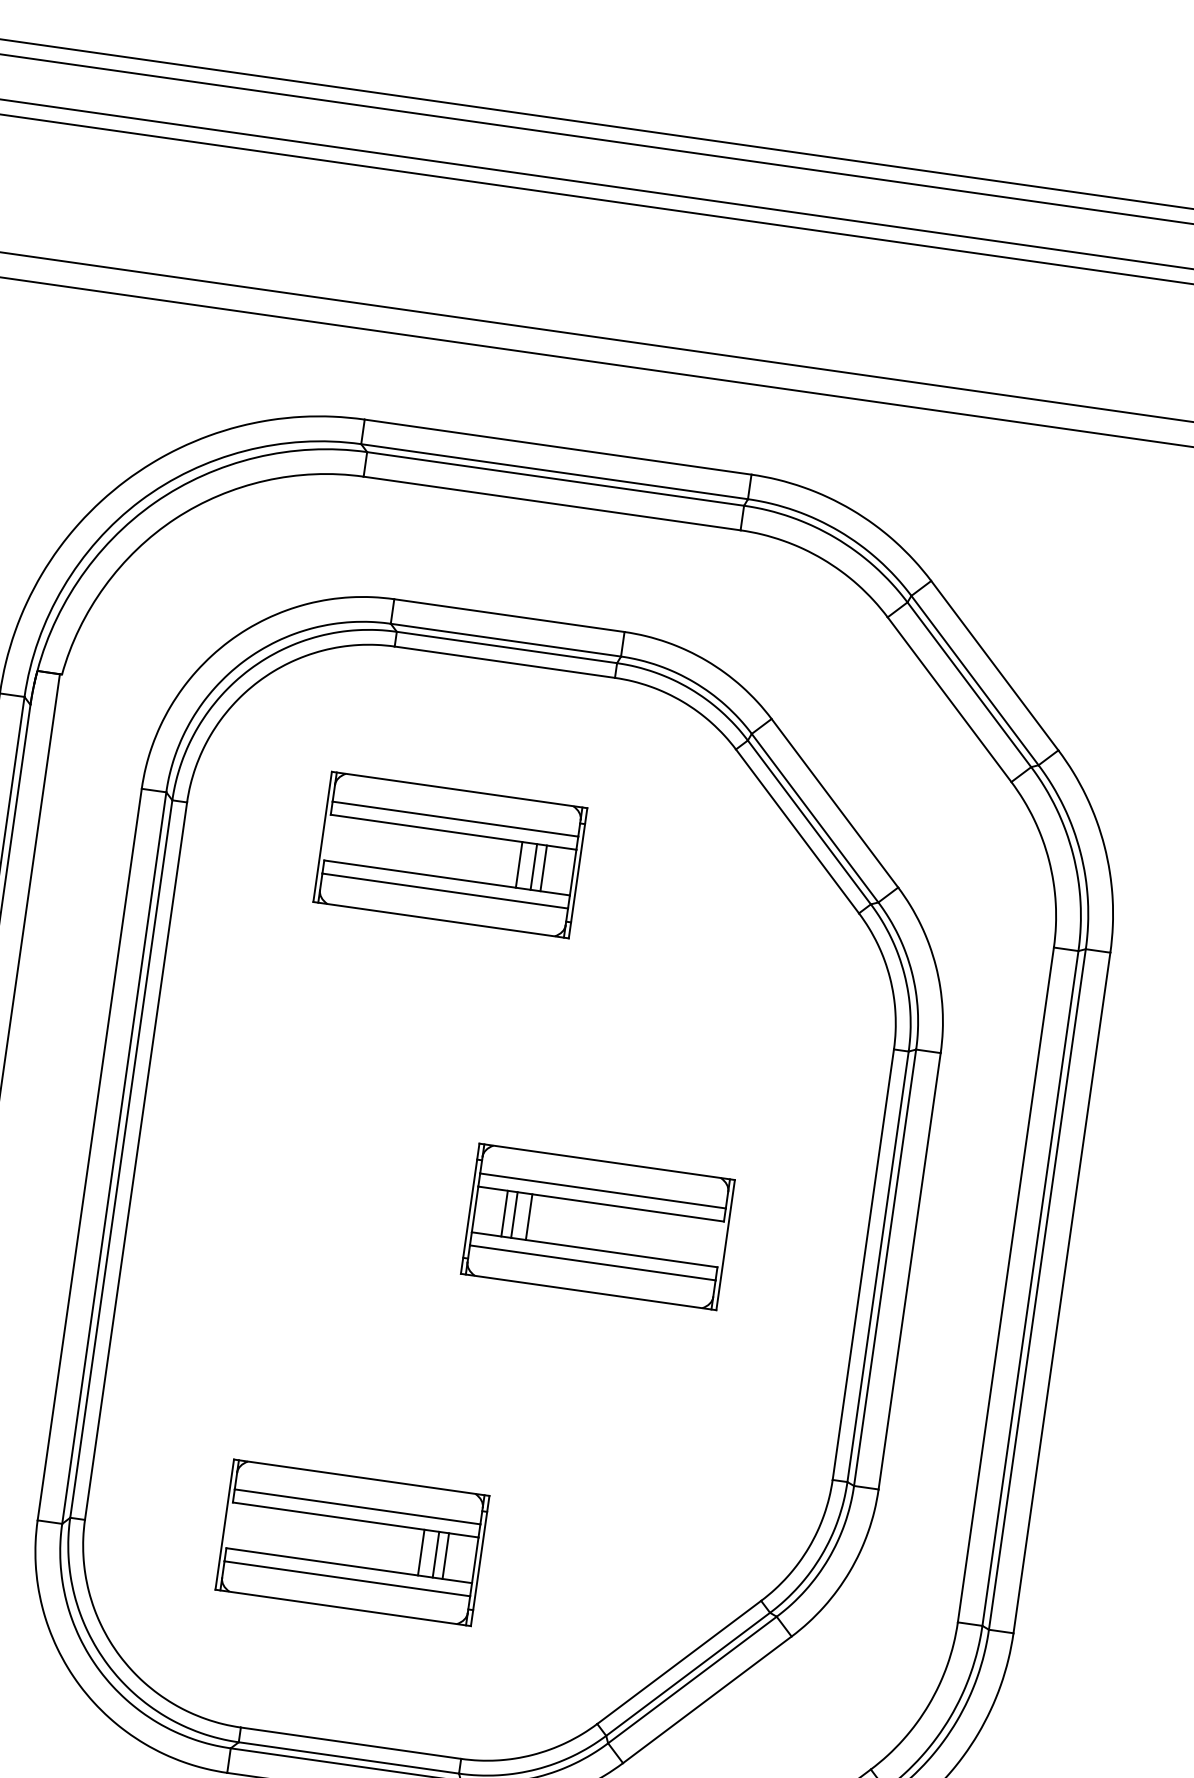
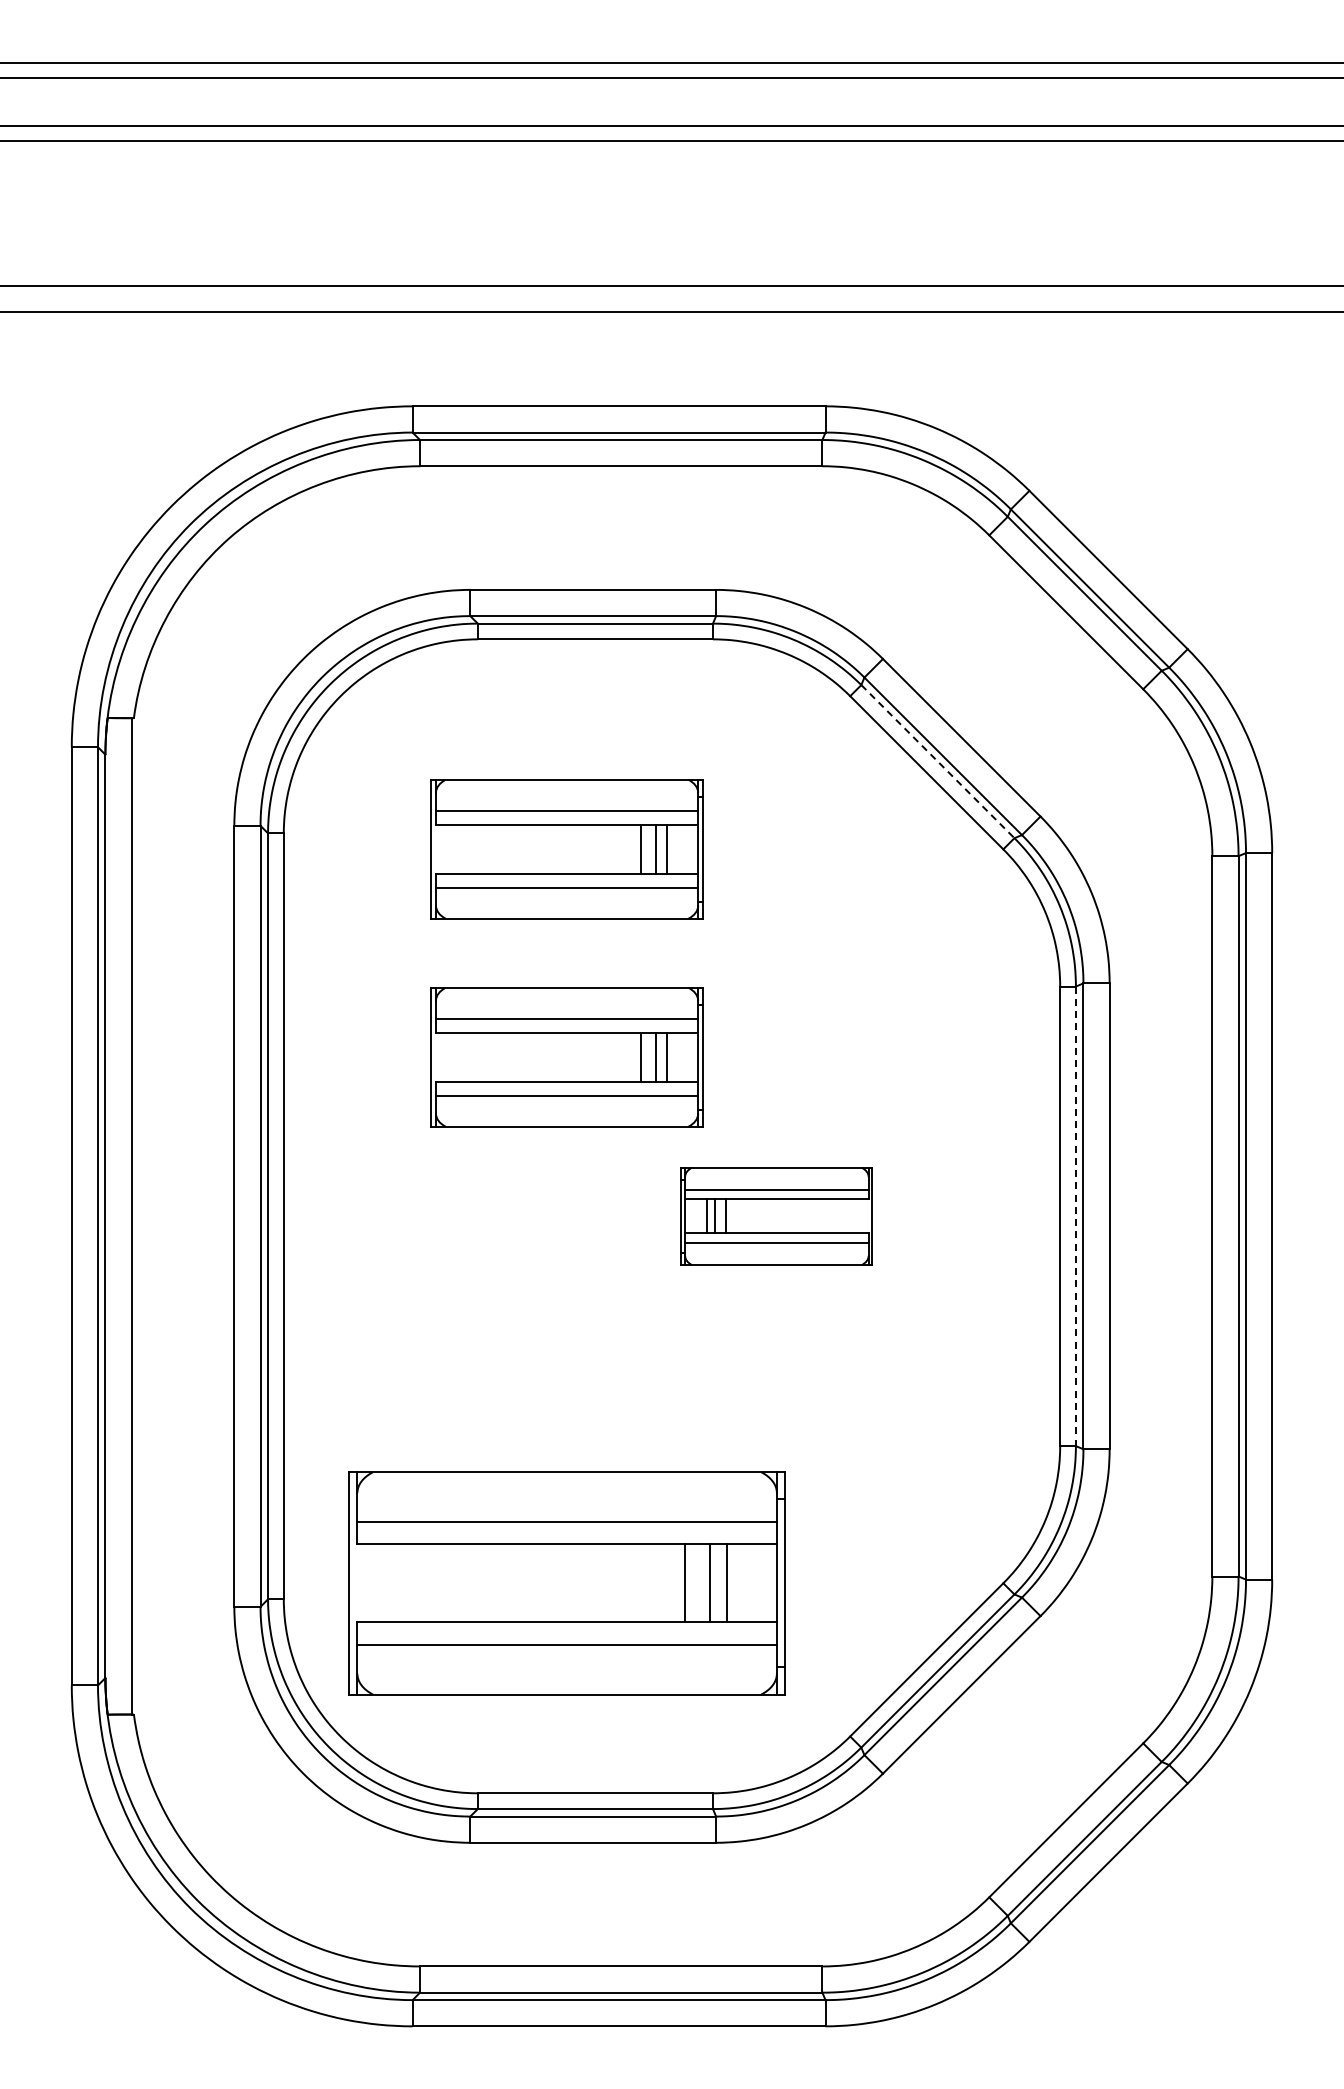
line: (809, 822) -> (938, 761), solid -> dashed
part: (422, 1050) -> (566, 1057), added
part: (597, 1227) -> (776, 1216), size x0.7
line: (877, 1266) -> (1075, 1216), solid -> dashed
part: (351, 1542) -> (566, 1583), size x1.6

